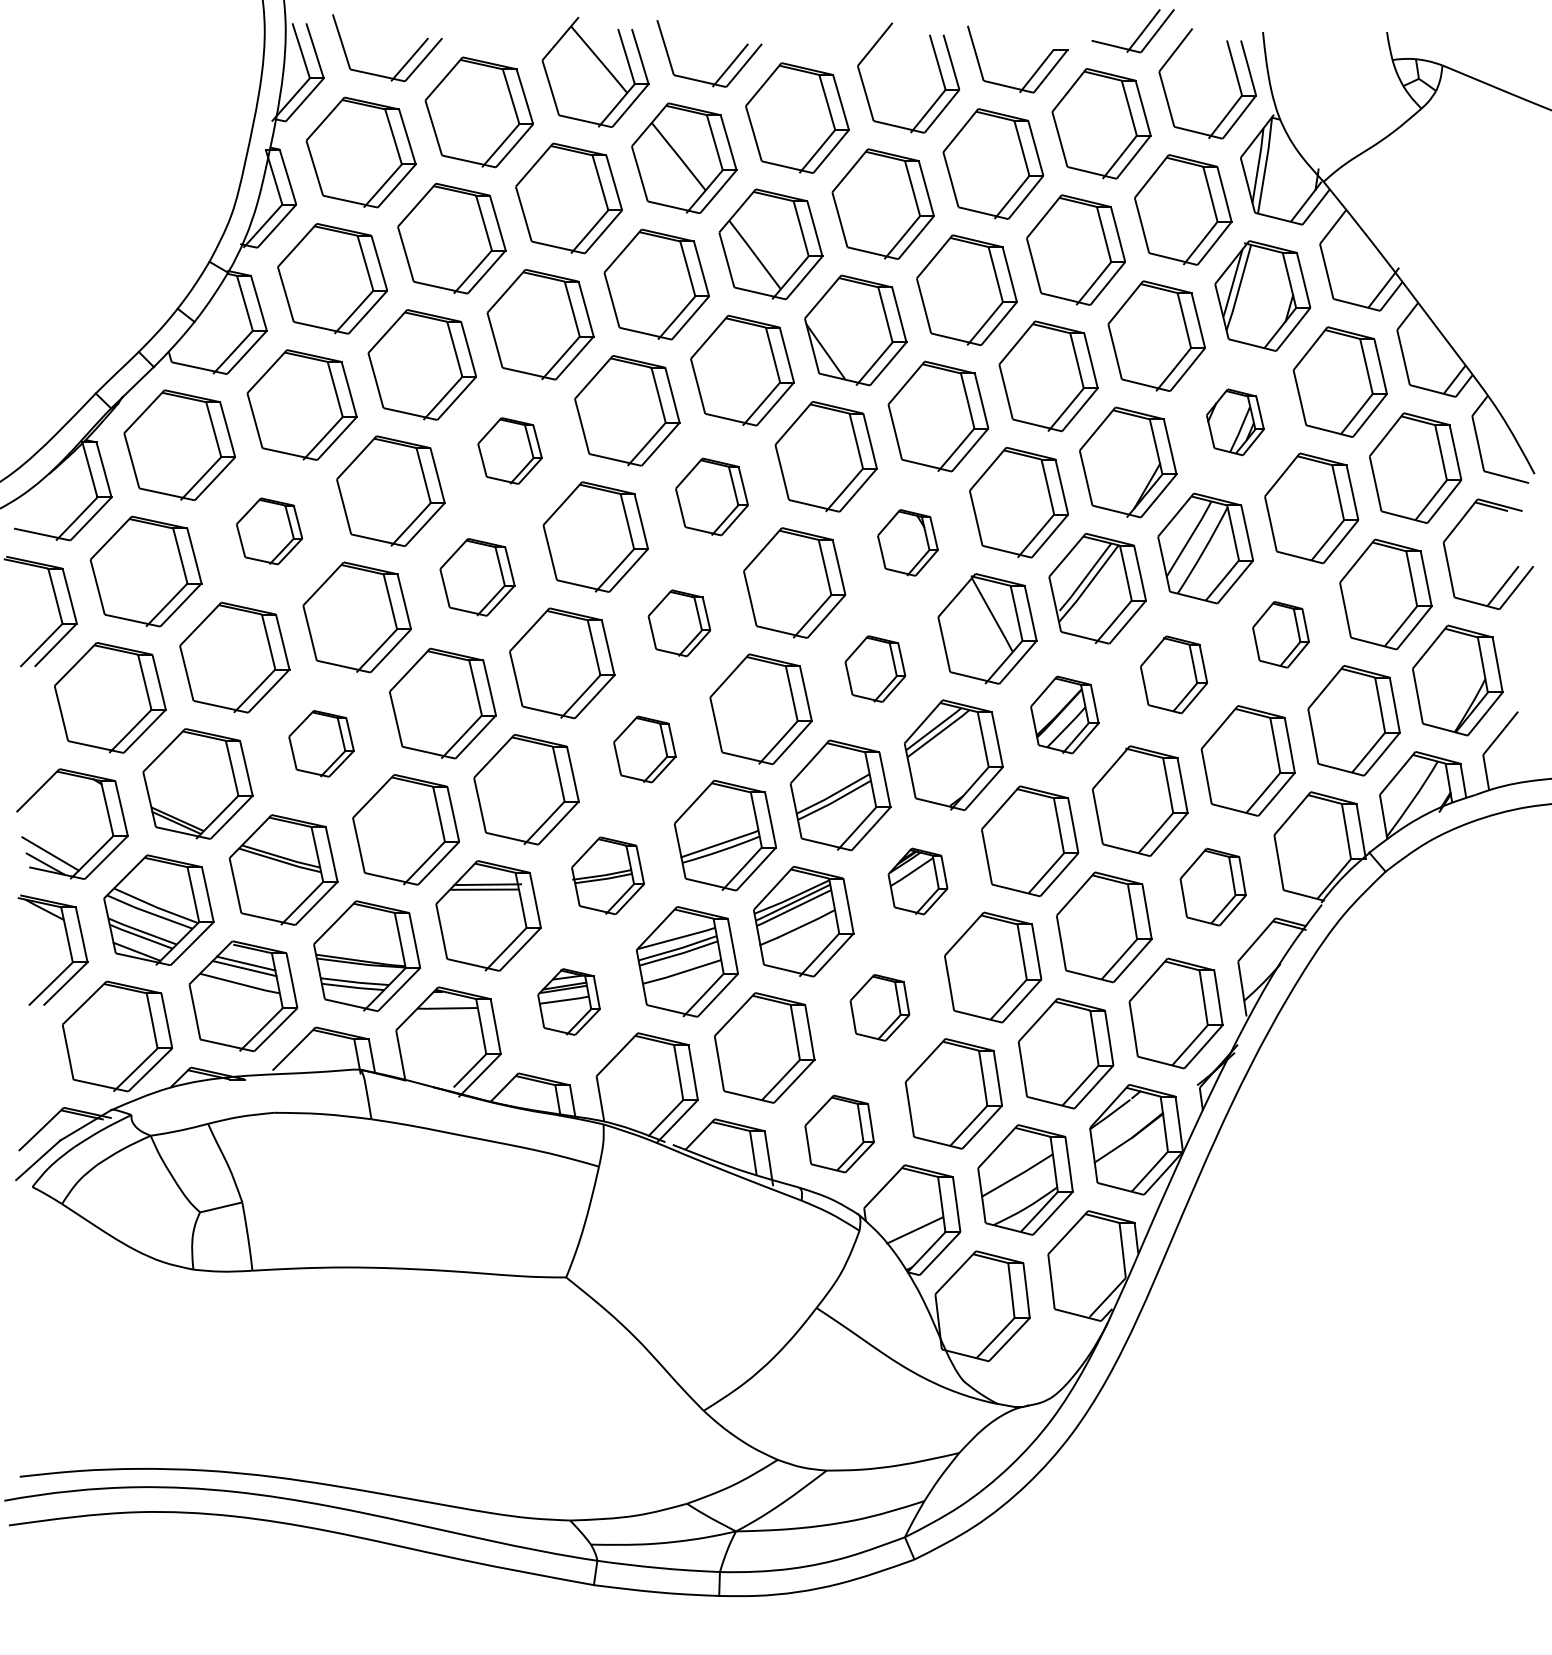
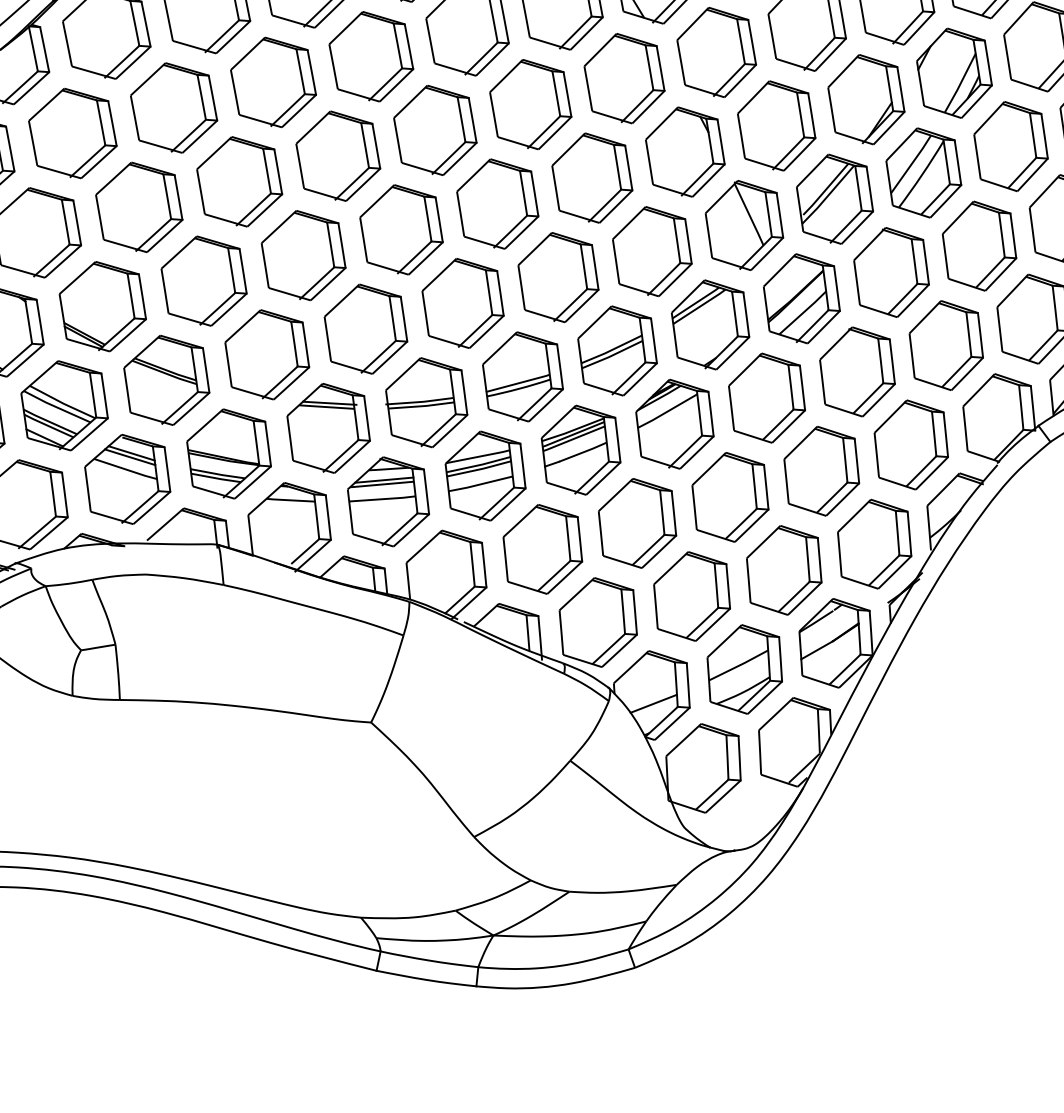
part: (1235, 422) -> (954, 73), size x1.67
part: (509, 450) -> (370, 56), size x1.67
part: (711, 496) -> (530, 104), size x1.43
part: (269, 531) -> (173, 108), size x1.67
part: (907, 542) -> (685, 151), size x1.67
part: (477, 577) -> (338, 156), size x1.43
part: (679, 623) -> (497, 204), size x1.67
part: (1280, 634) -> (979, 245), size x1.67
part: (875, 668) -> (652, 251), size x1.67
part: (1173, 674) -> (891, 272), size x1.43
part: (1064, 714) -> (801, 298), size x1.43
part: (321, 743) -> (204, 280), size x1.67
part: (644, 749) -> (462, 303), size x1.67
part: (607, 875) -> (426, 402), size x1.43
part: (917, 881) -> (674, 424), size x1.67
part: (1212, 886) -> (910, 444), size x1.43
part: (568, 1001) -> (388, 501), size x1.67
part: (879, 1007) -> (637, 523), size x1.67
part: (839, 1133) -> (598, 622), size x1.43

